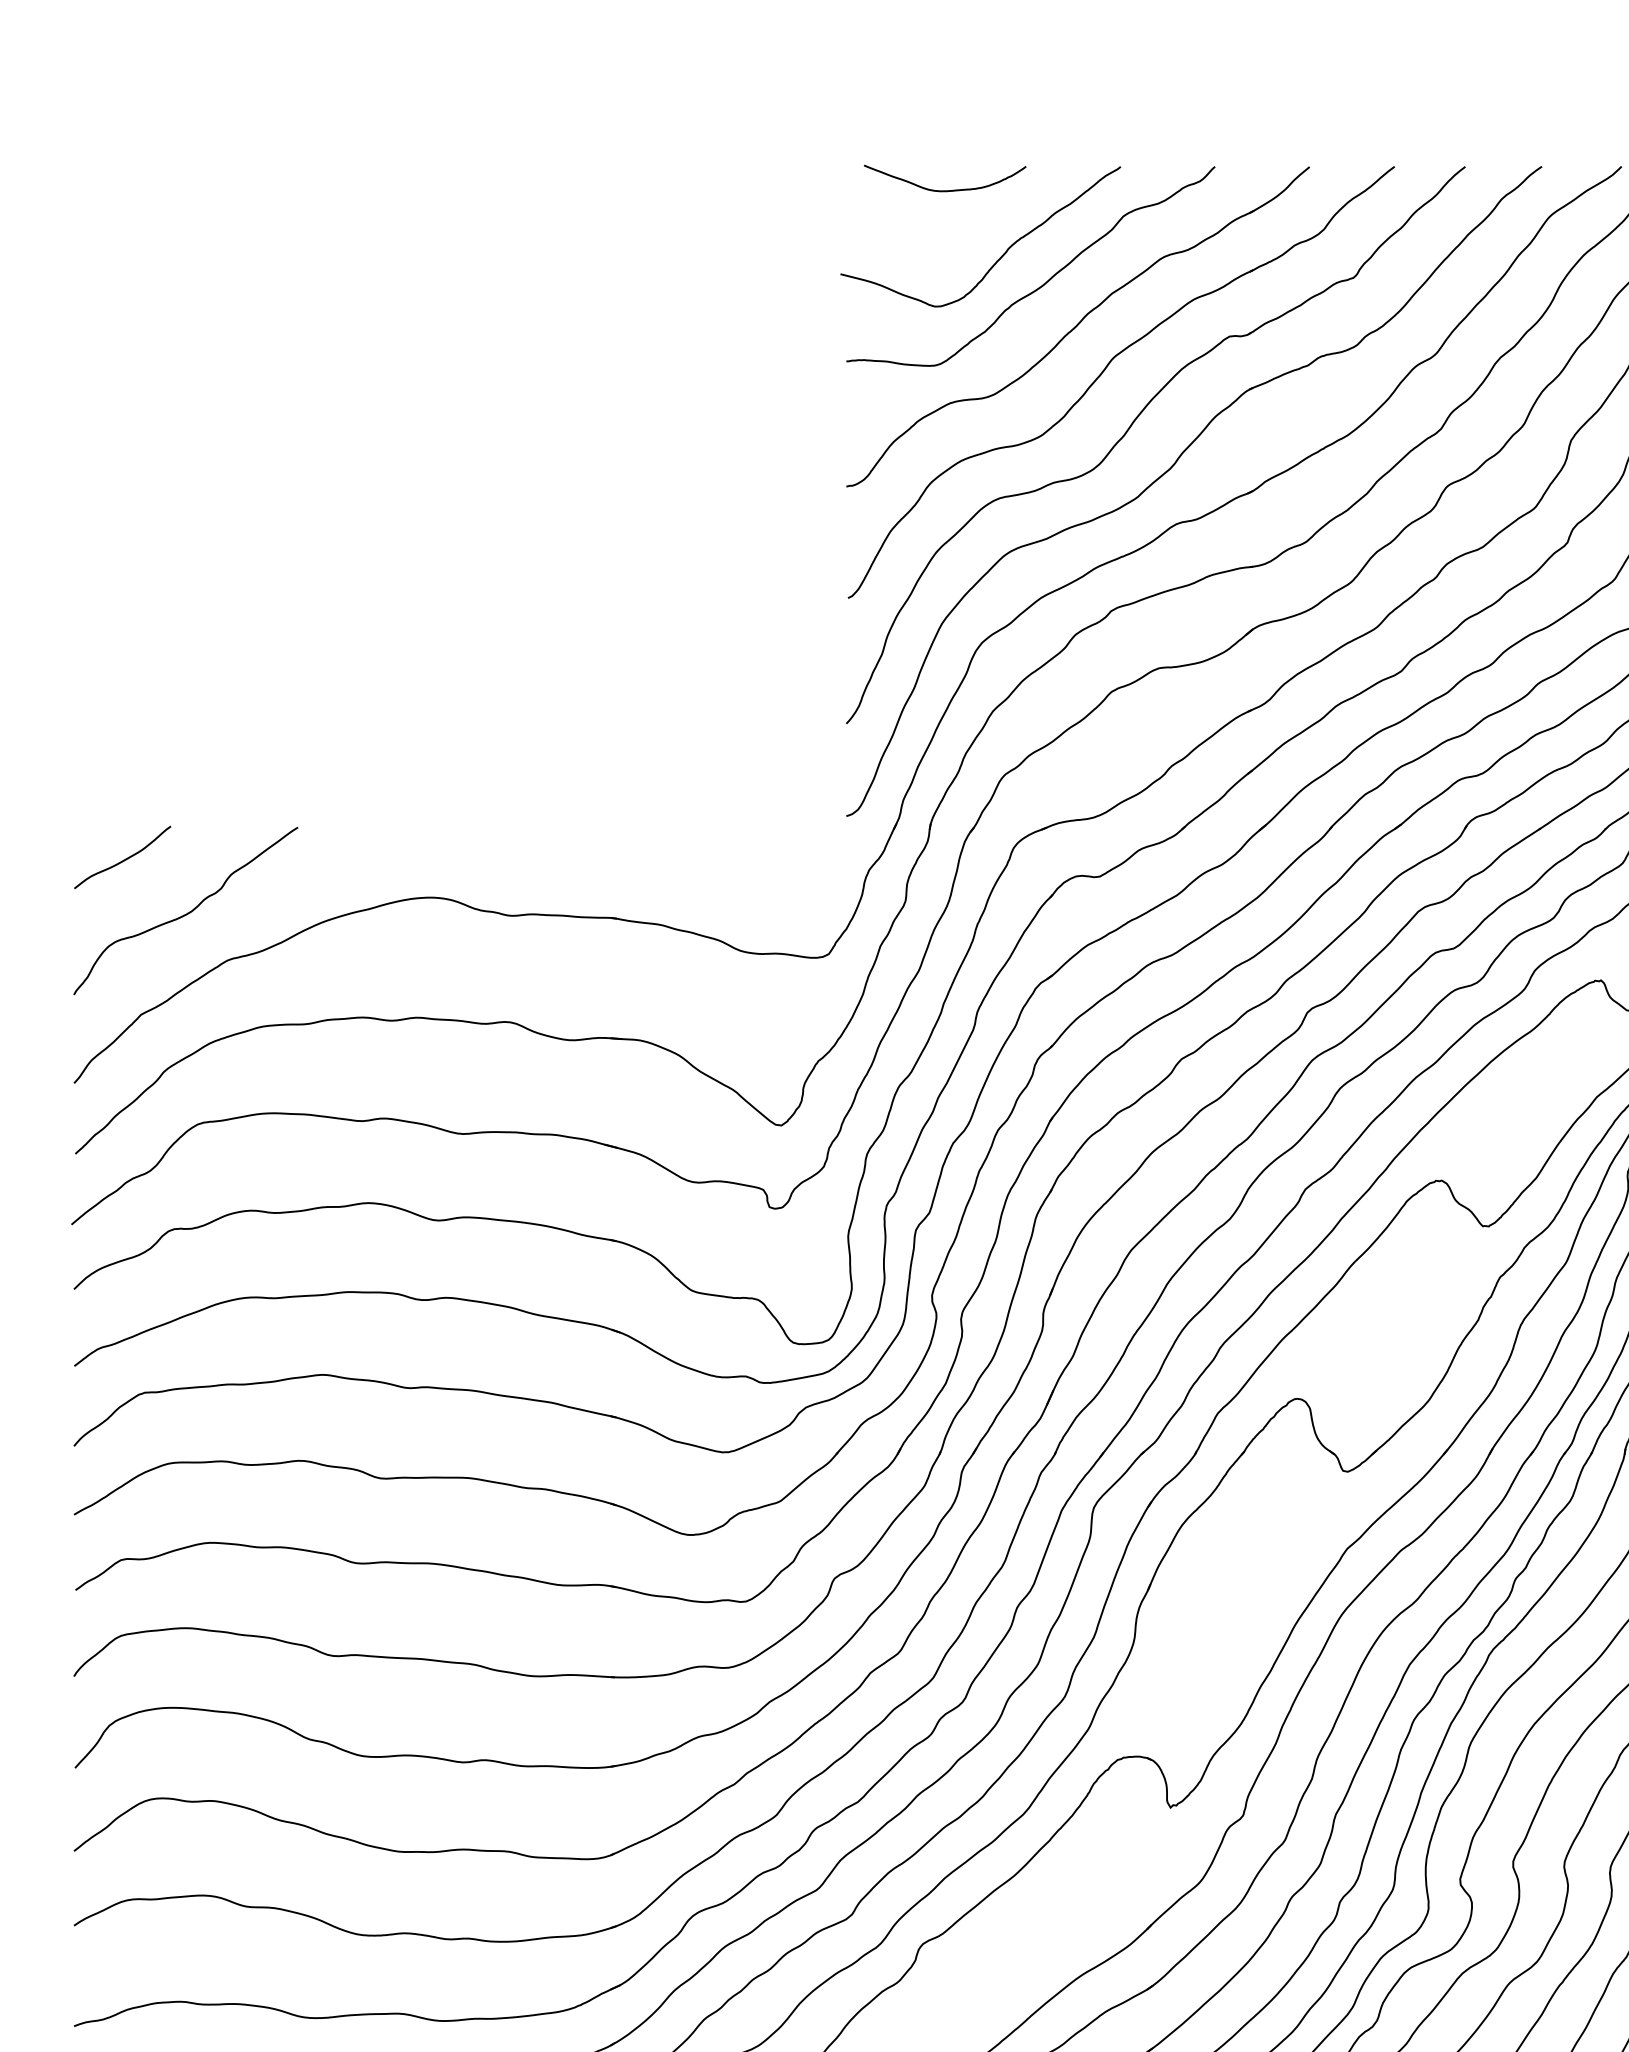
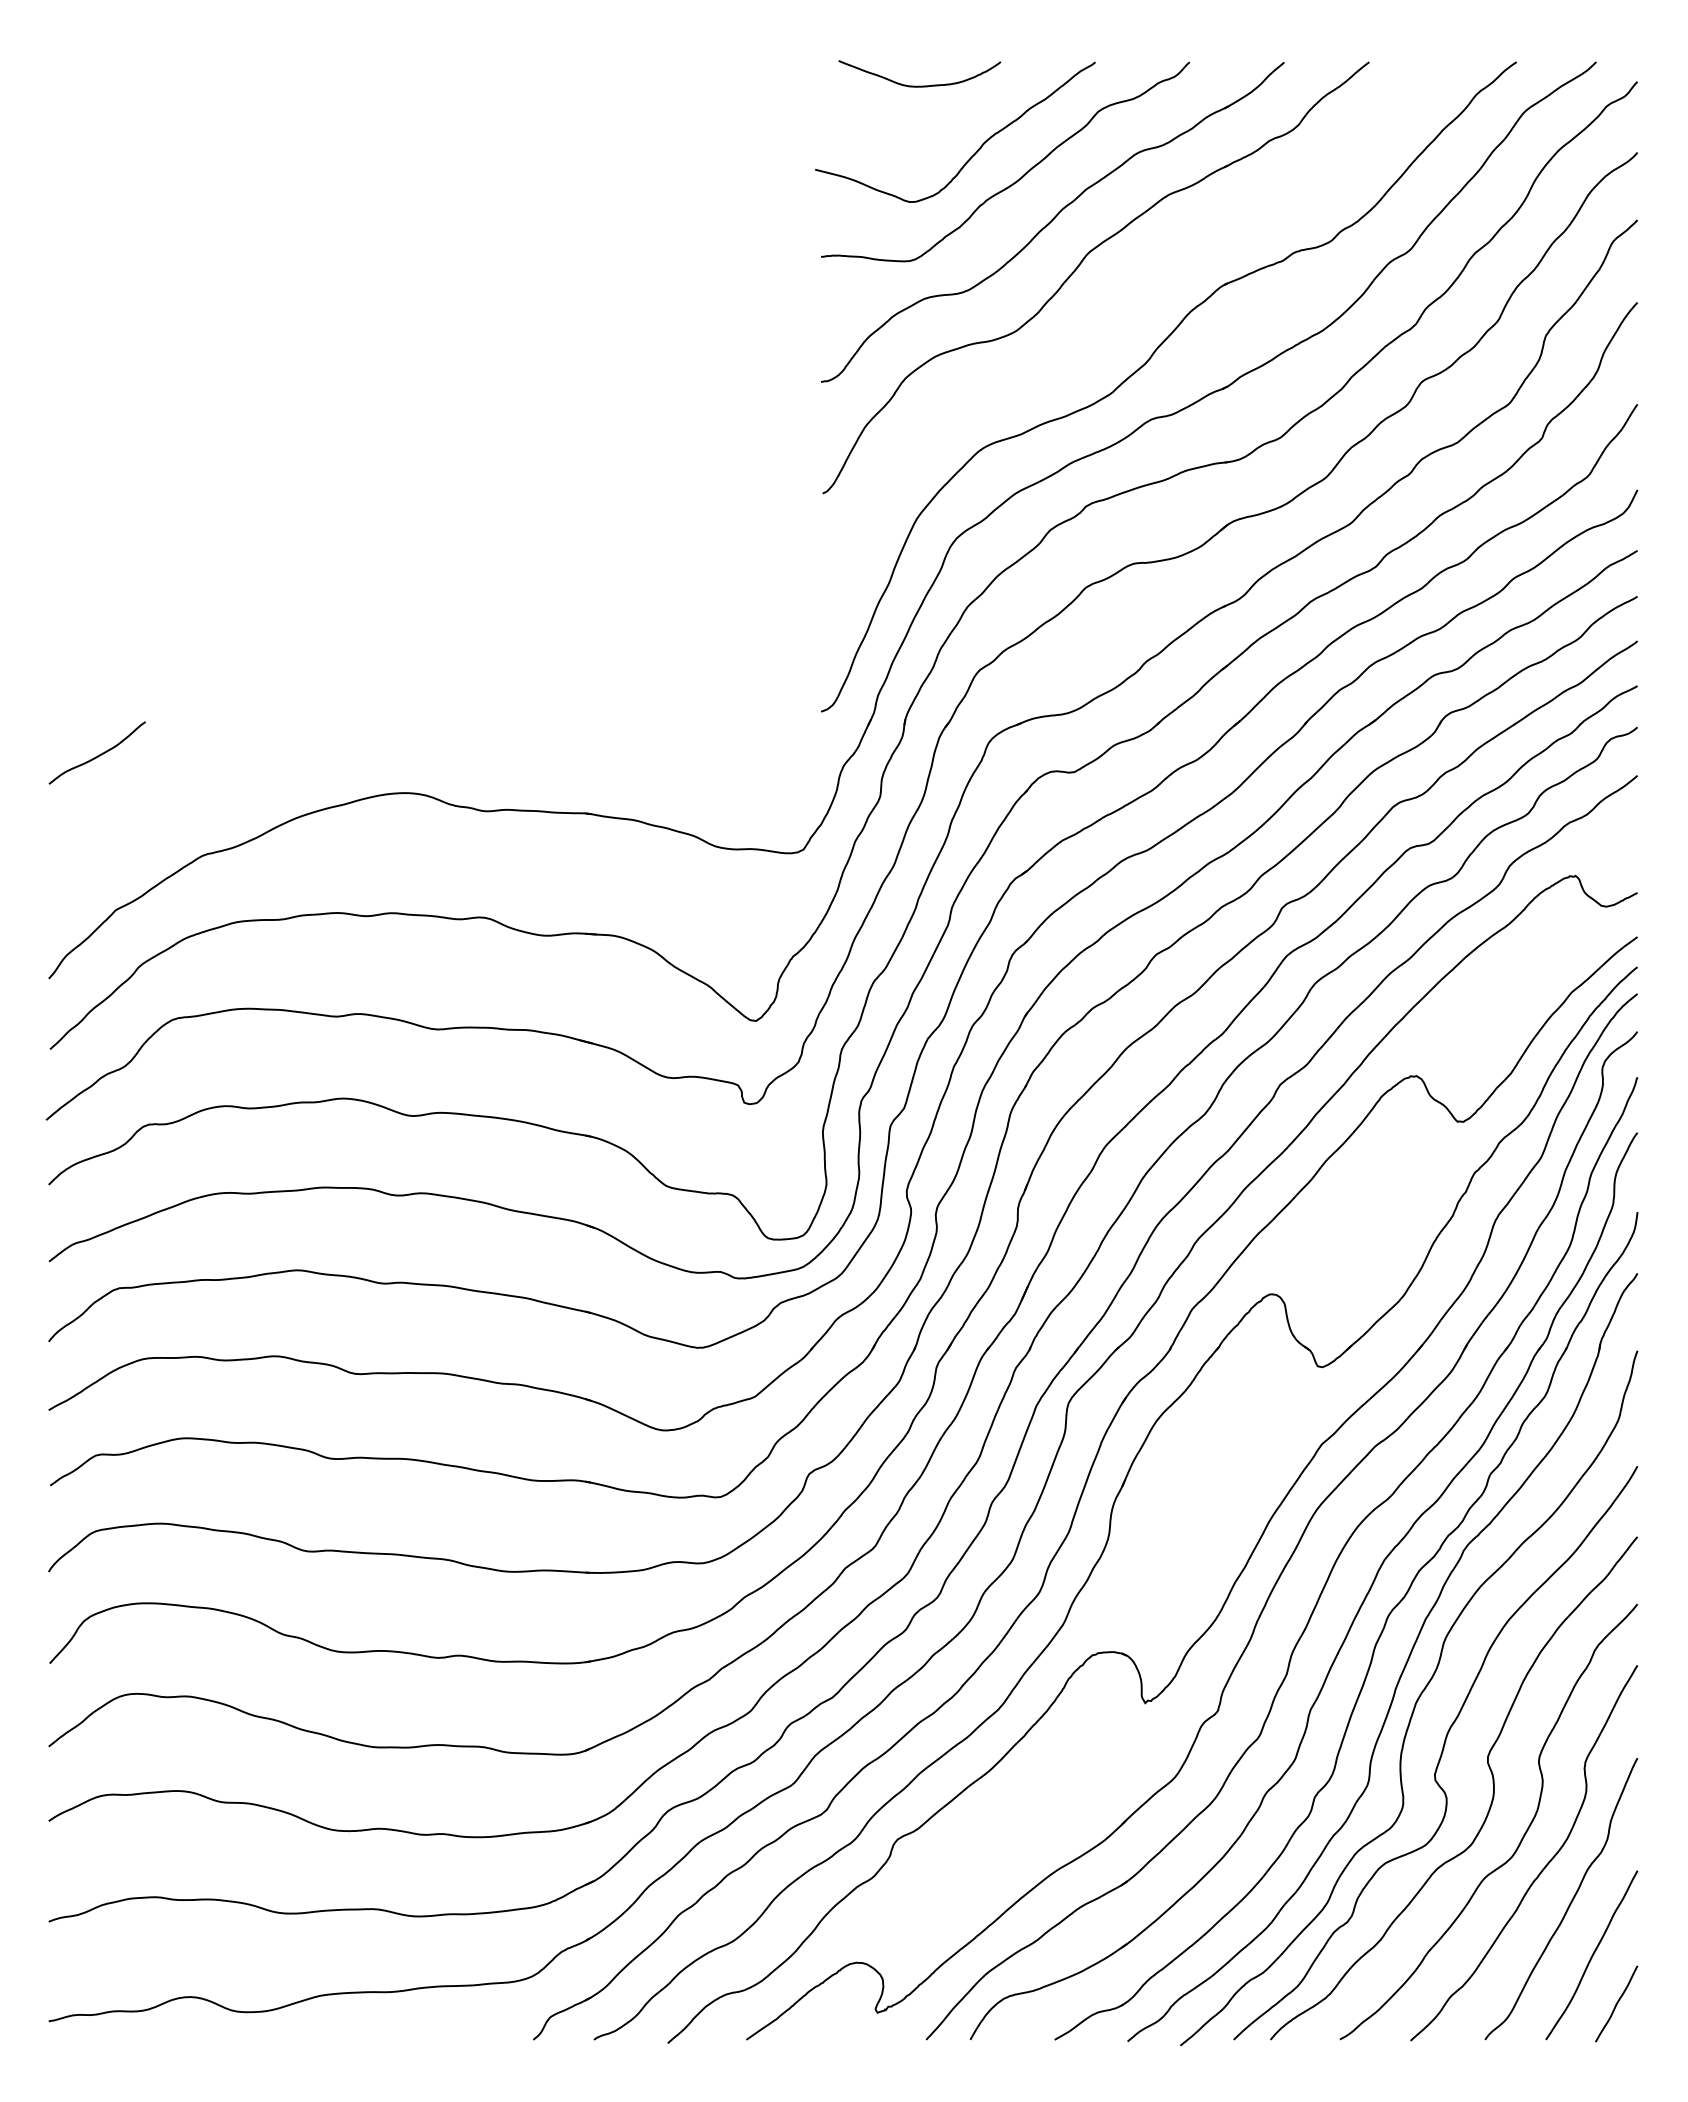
part: (1130, 428) -> (1105, 323), removed
curve: (186, 913) -> (161, 808), removed

